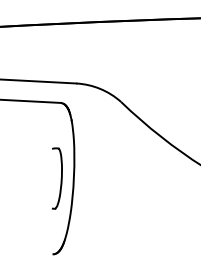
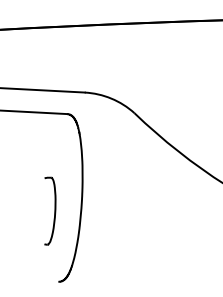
part: (56, 178) -> (49, 211), moved

